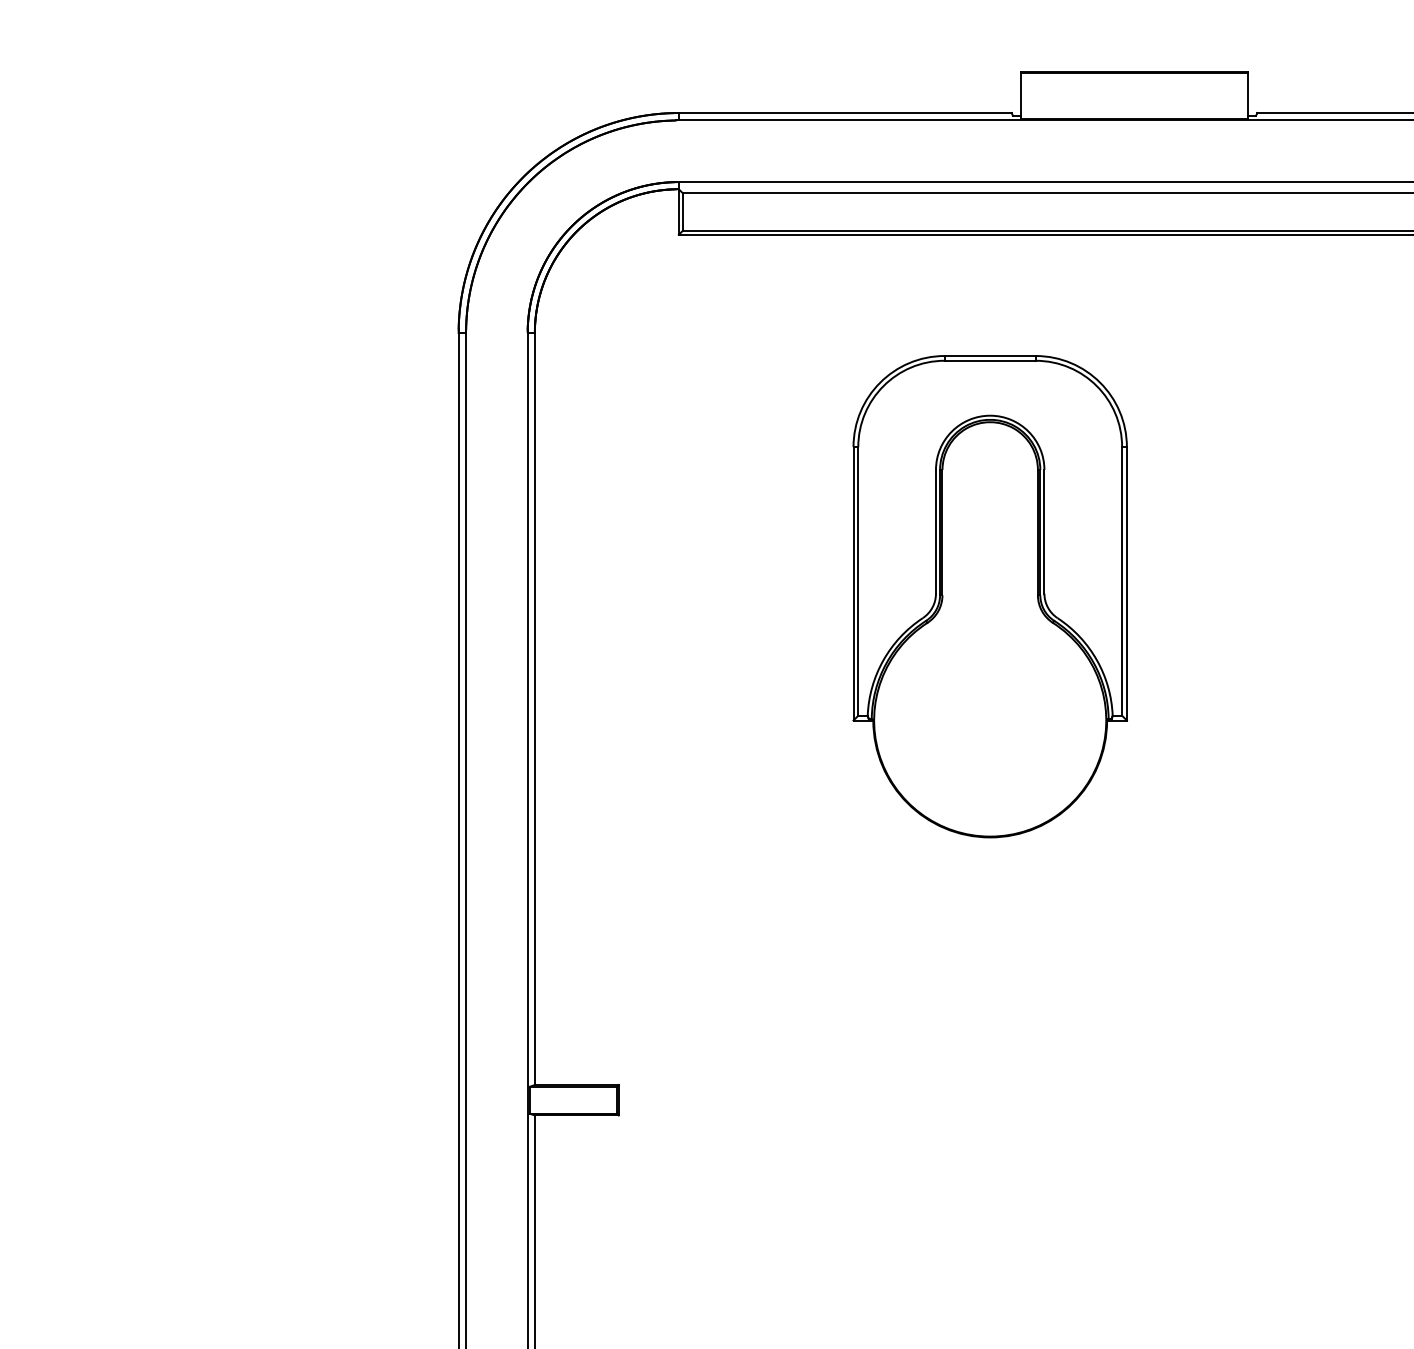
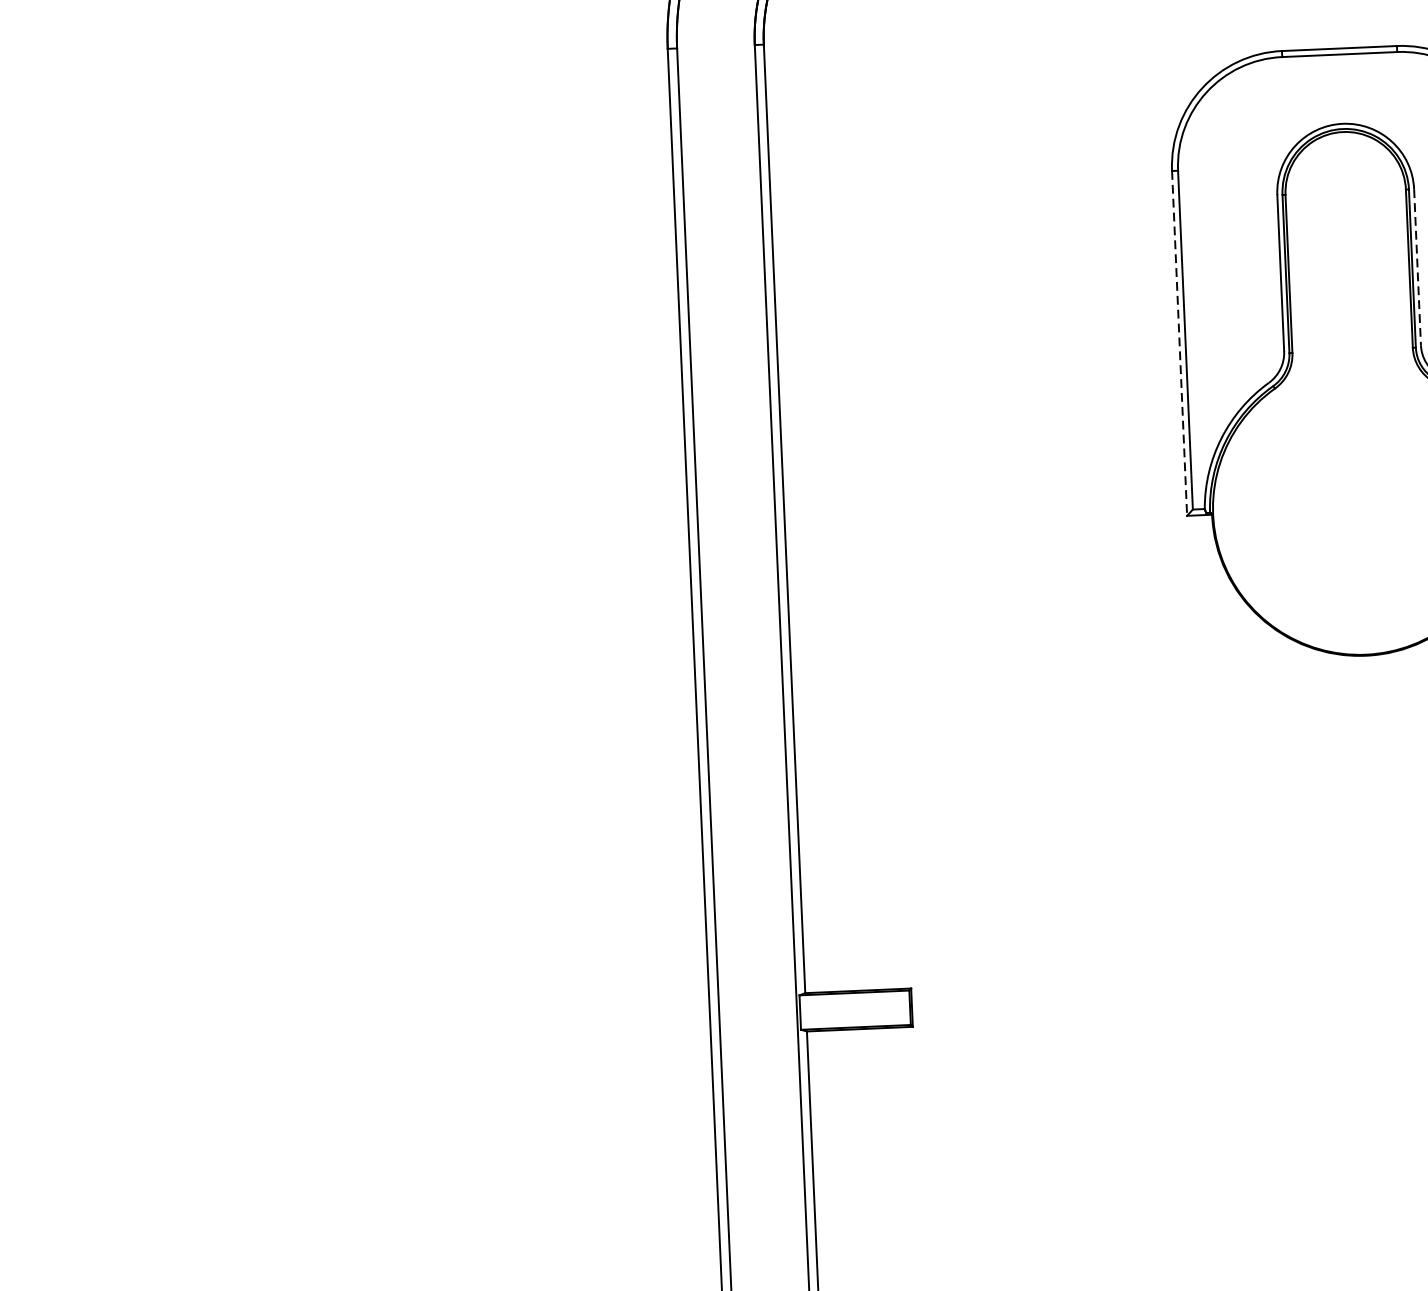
line: (1044, 531) -> (1417, 266), solid -> dashed
line: (853, 583) -> (1179, 342), solid -> dashed

